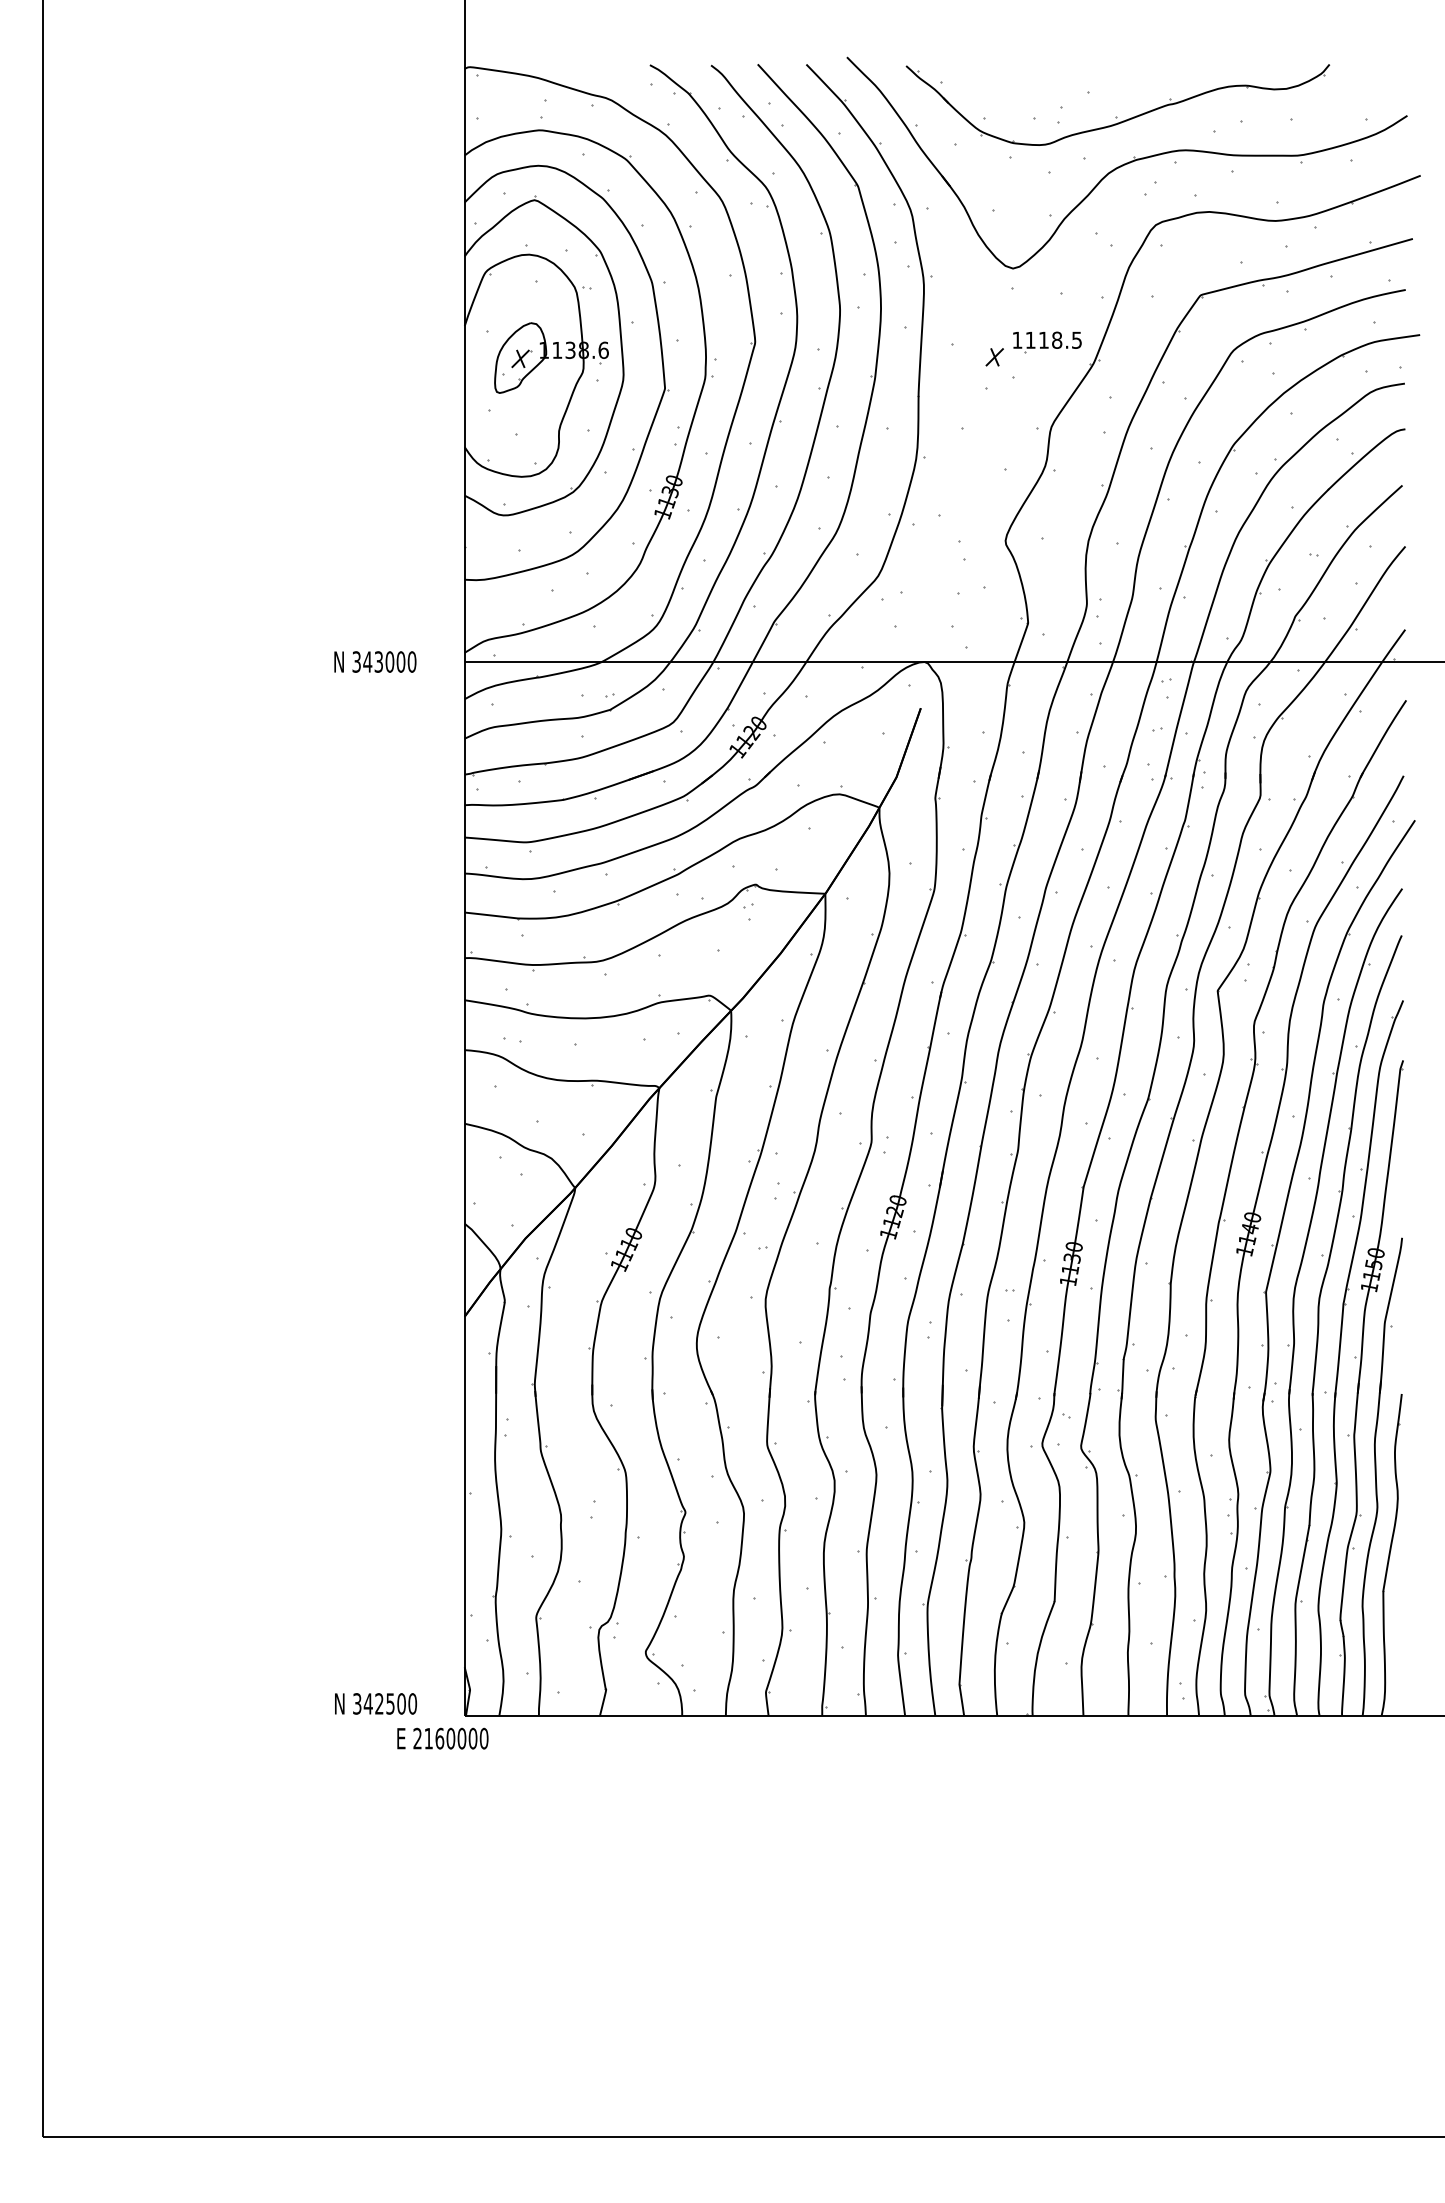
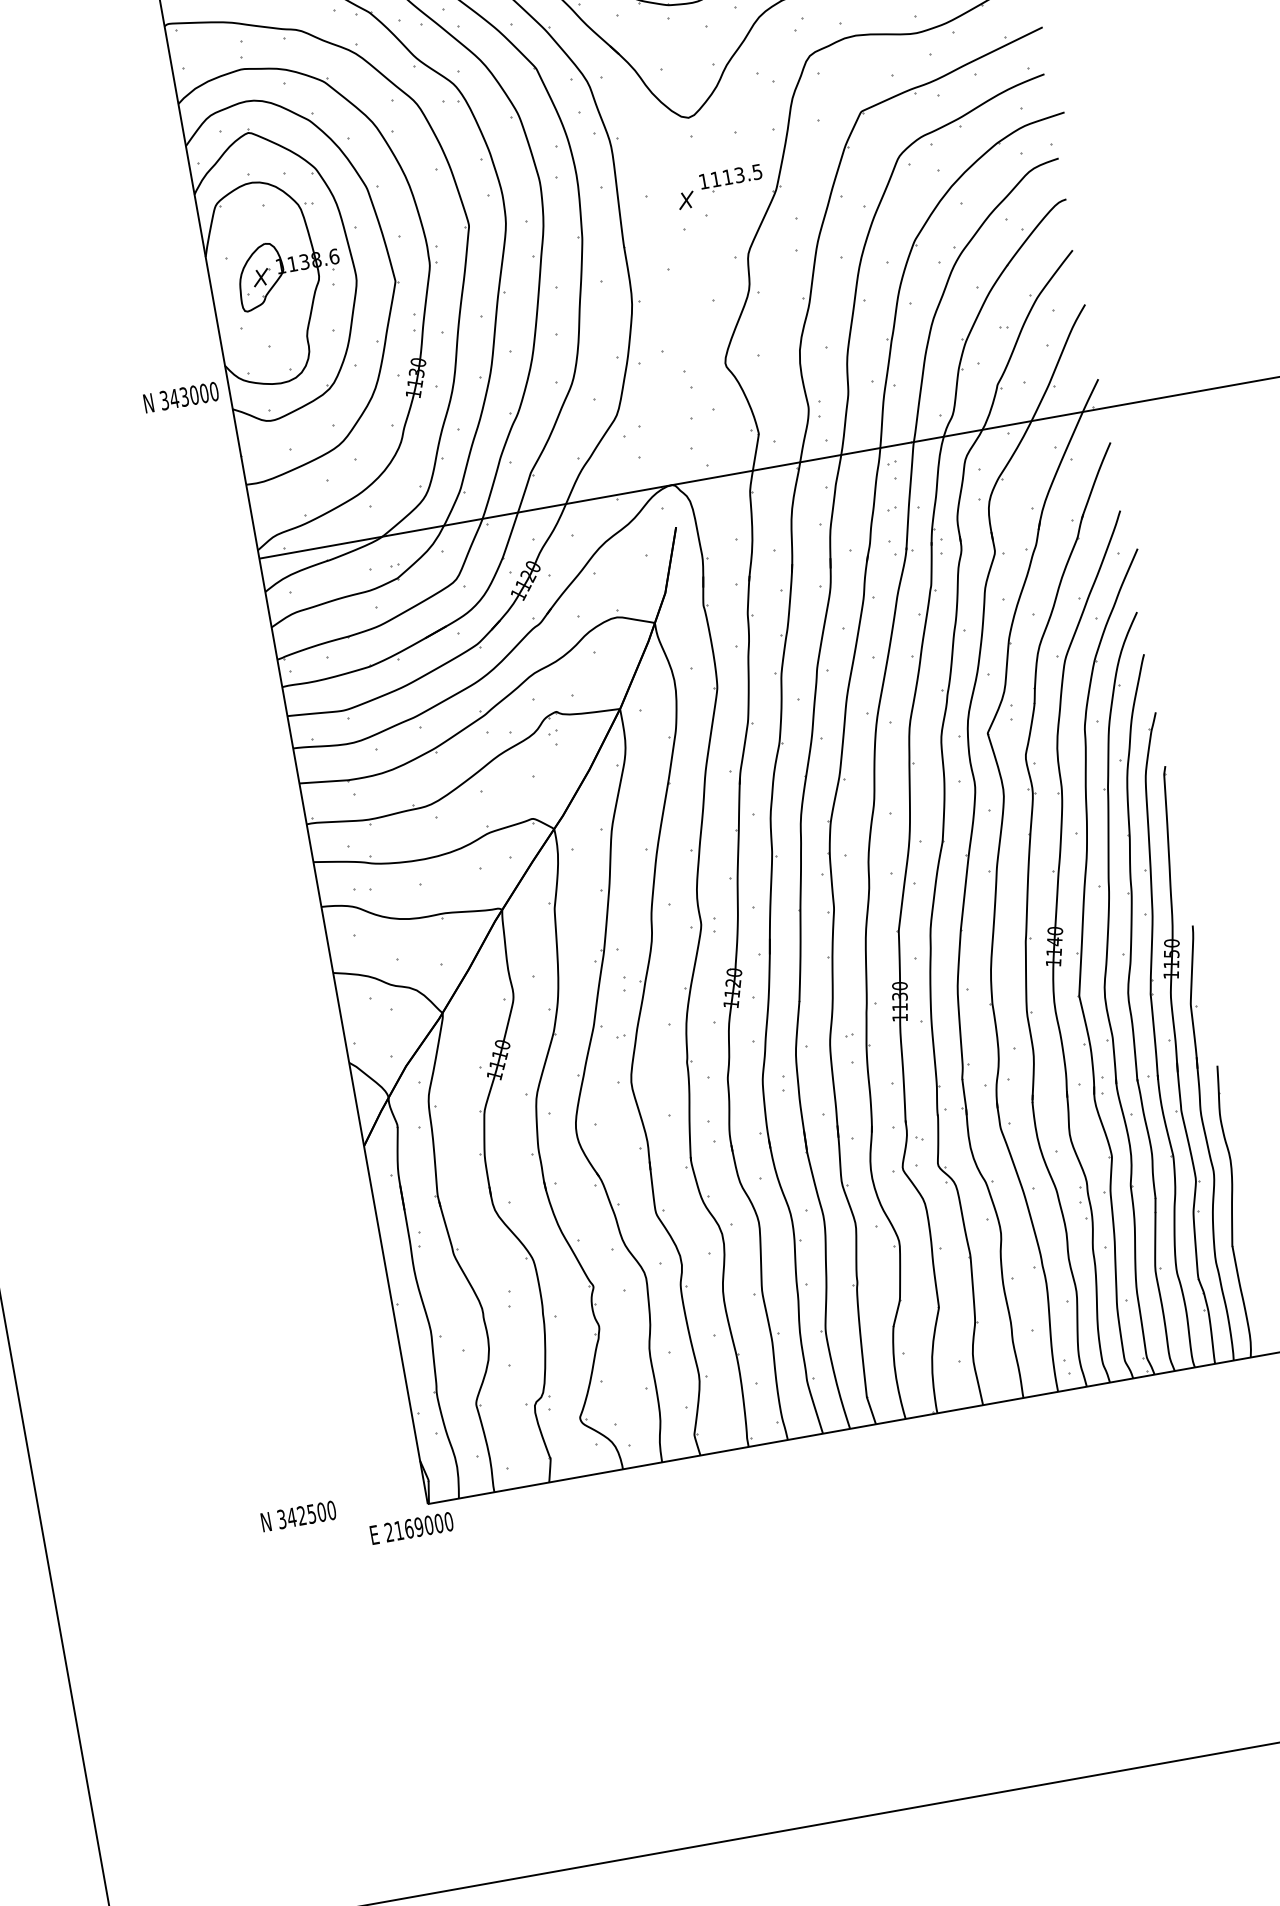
text: (1057, 339) -> (739, 174), 1118.5 -> 1113.5
text: (375, 661) -> (181, 397), moved
text: (375, 1703) -> (298, 1516), moved
text: (450, 1738) -> (418, 1527), 2160000 -> 2169000

